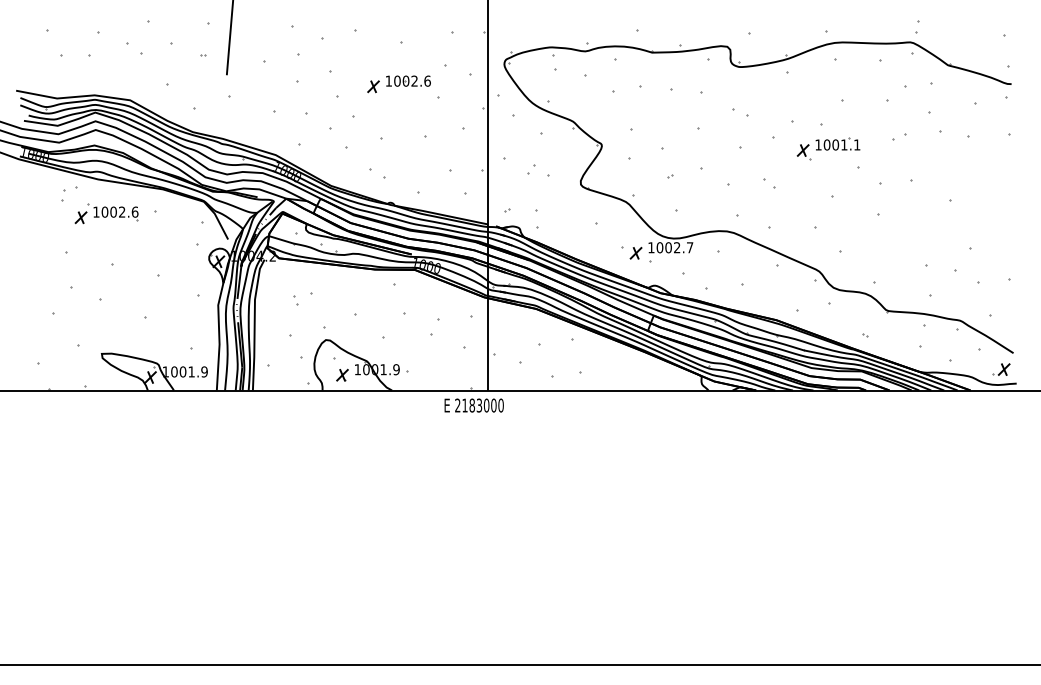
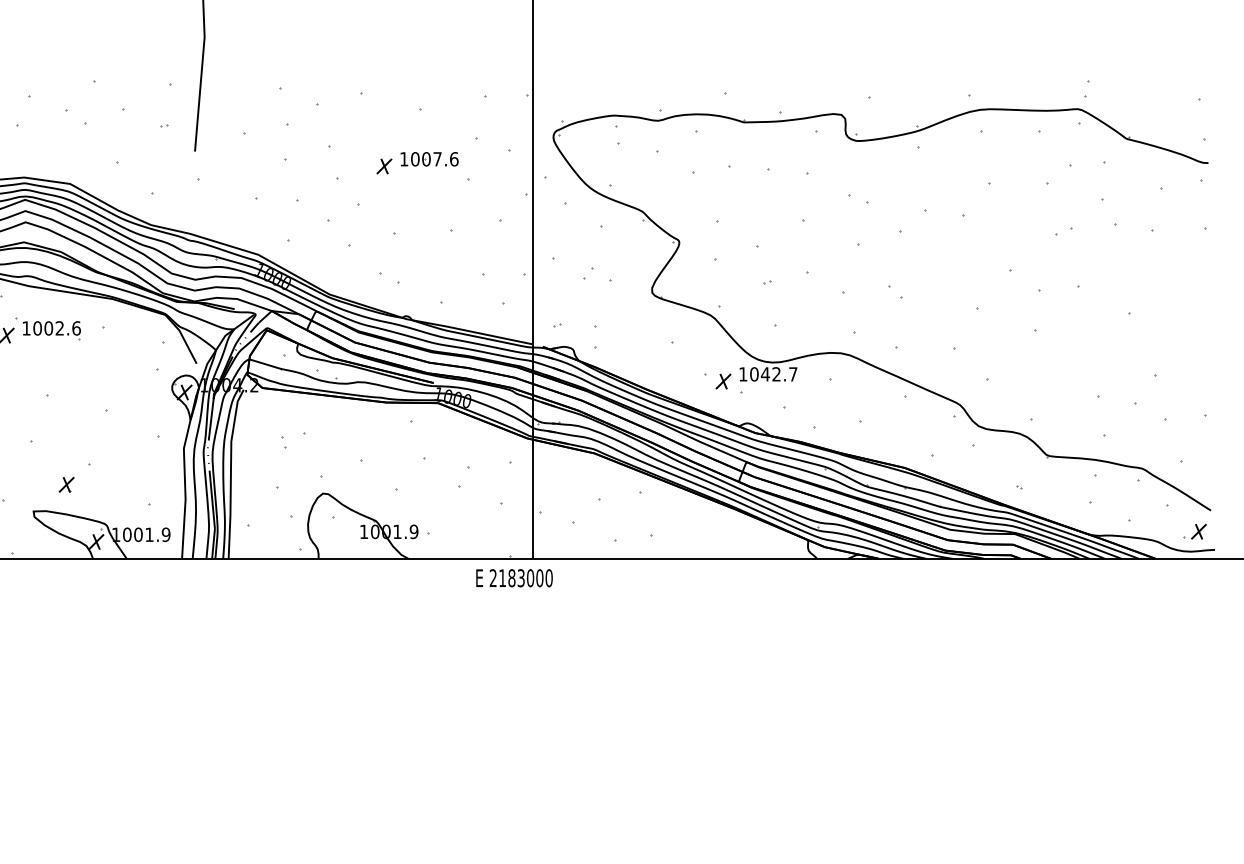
text: (414, 80) -> (437, 158), 1002.6 -> 1007.6
part: (828, 148) -> (972, 246), removed
text: (668, 247) -> (765, 374), 1002.7 -> 1042.7
part: (342, 374) -> (66, 483), moved

